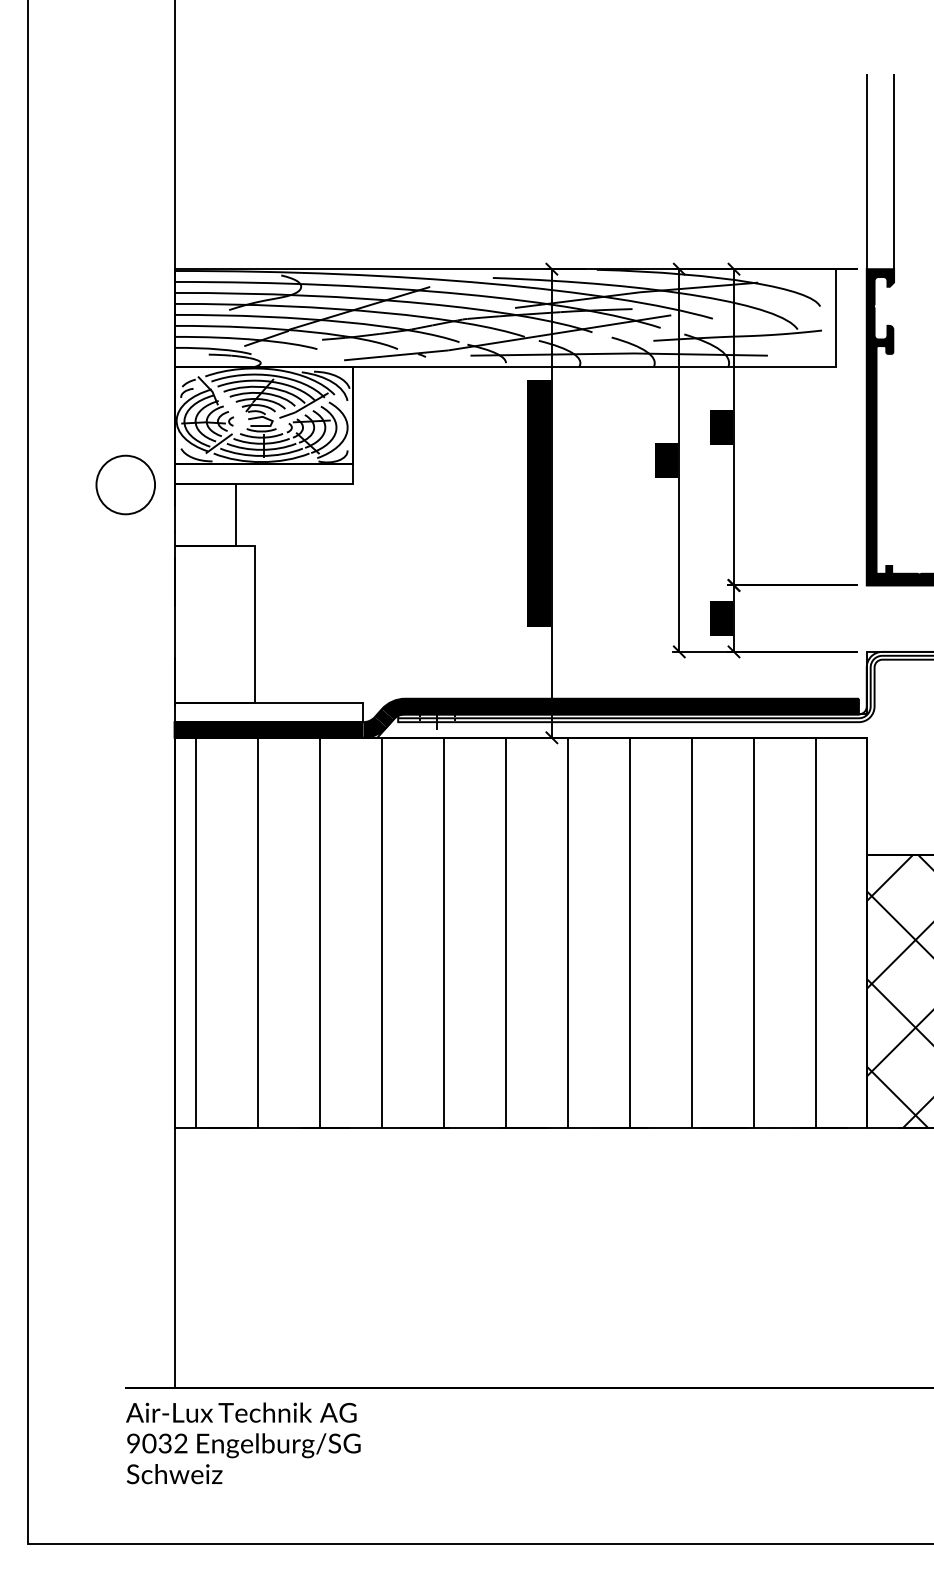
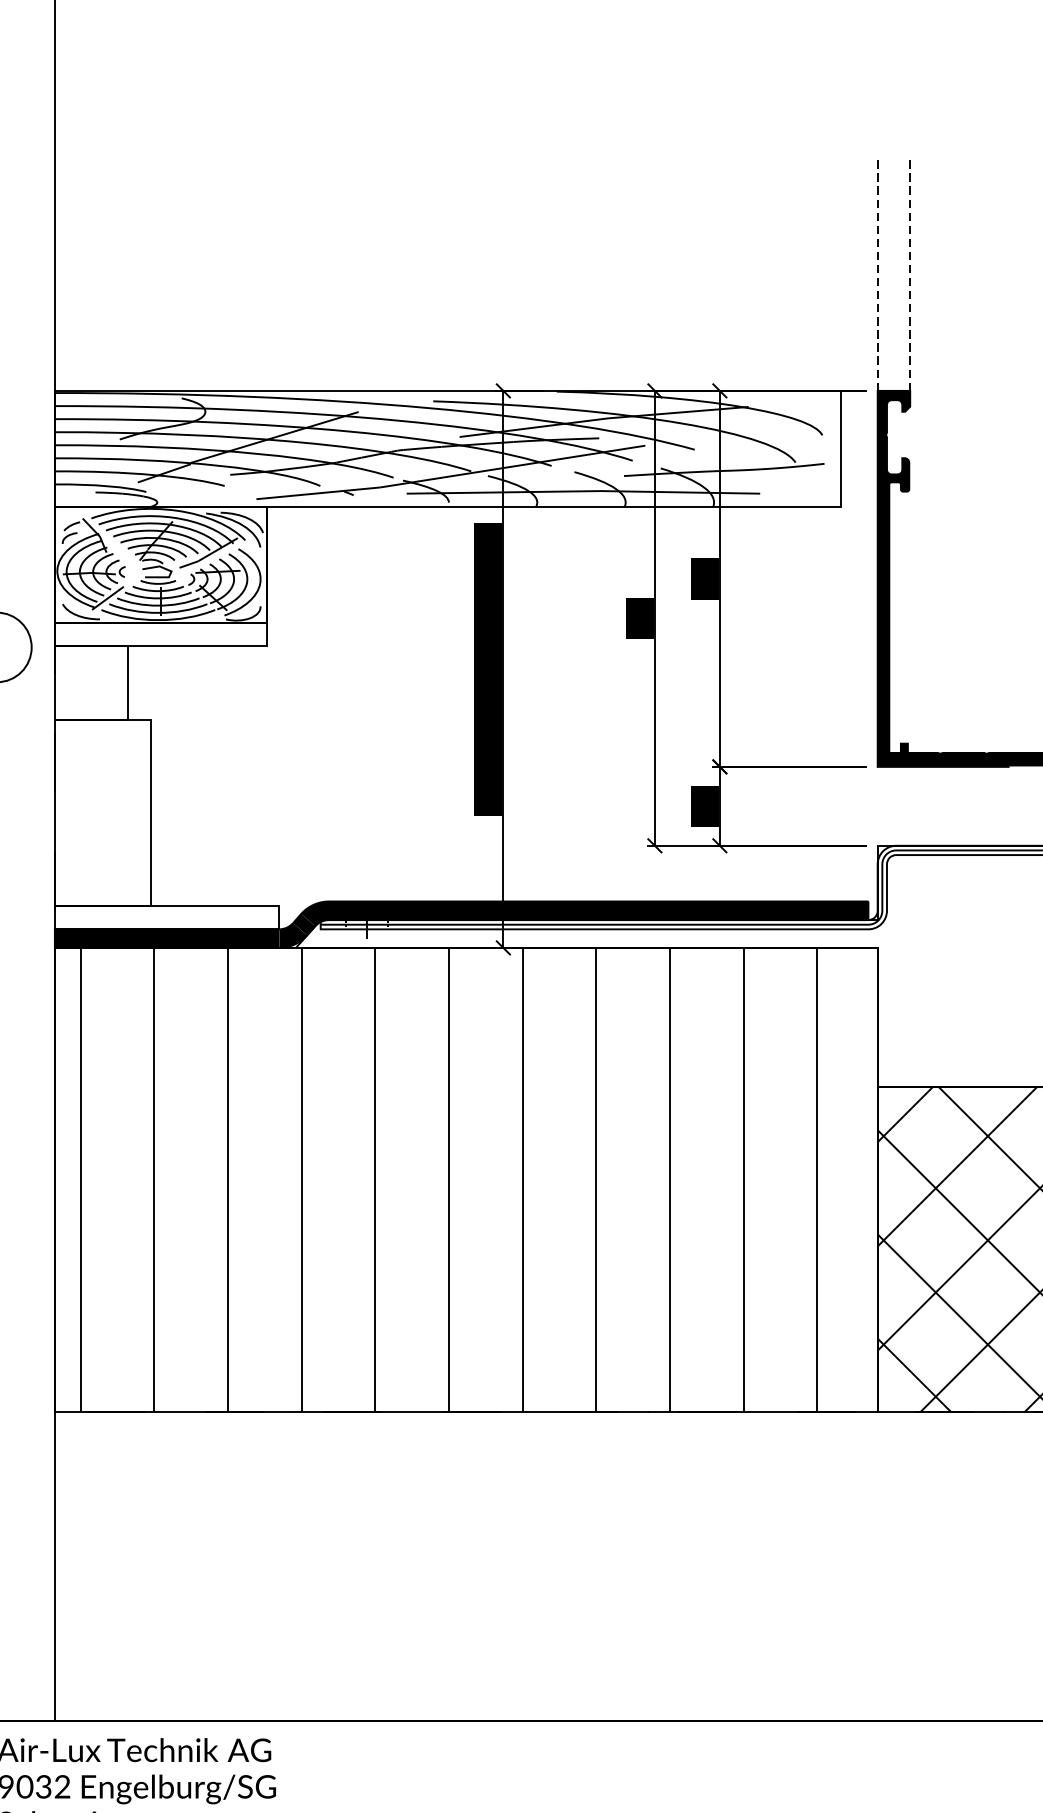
line: (866, 171) -> (877, 274), solid -> dashed
line: (894, 171) -> (910, 274), solid -> dashed

